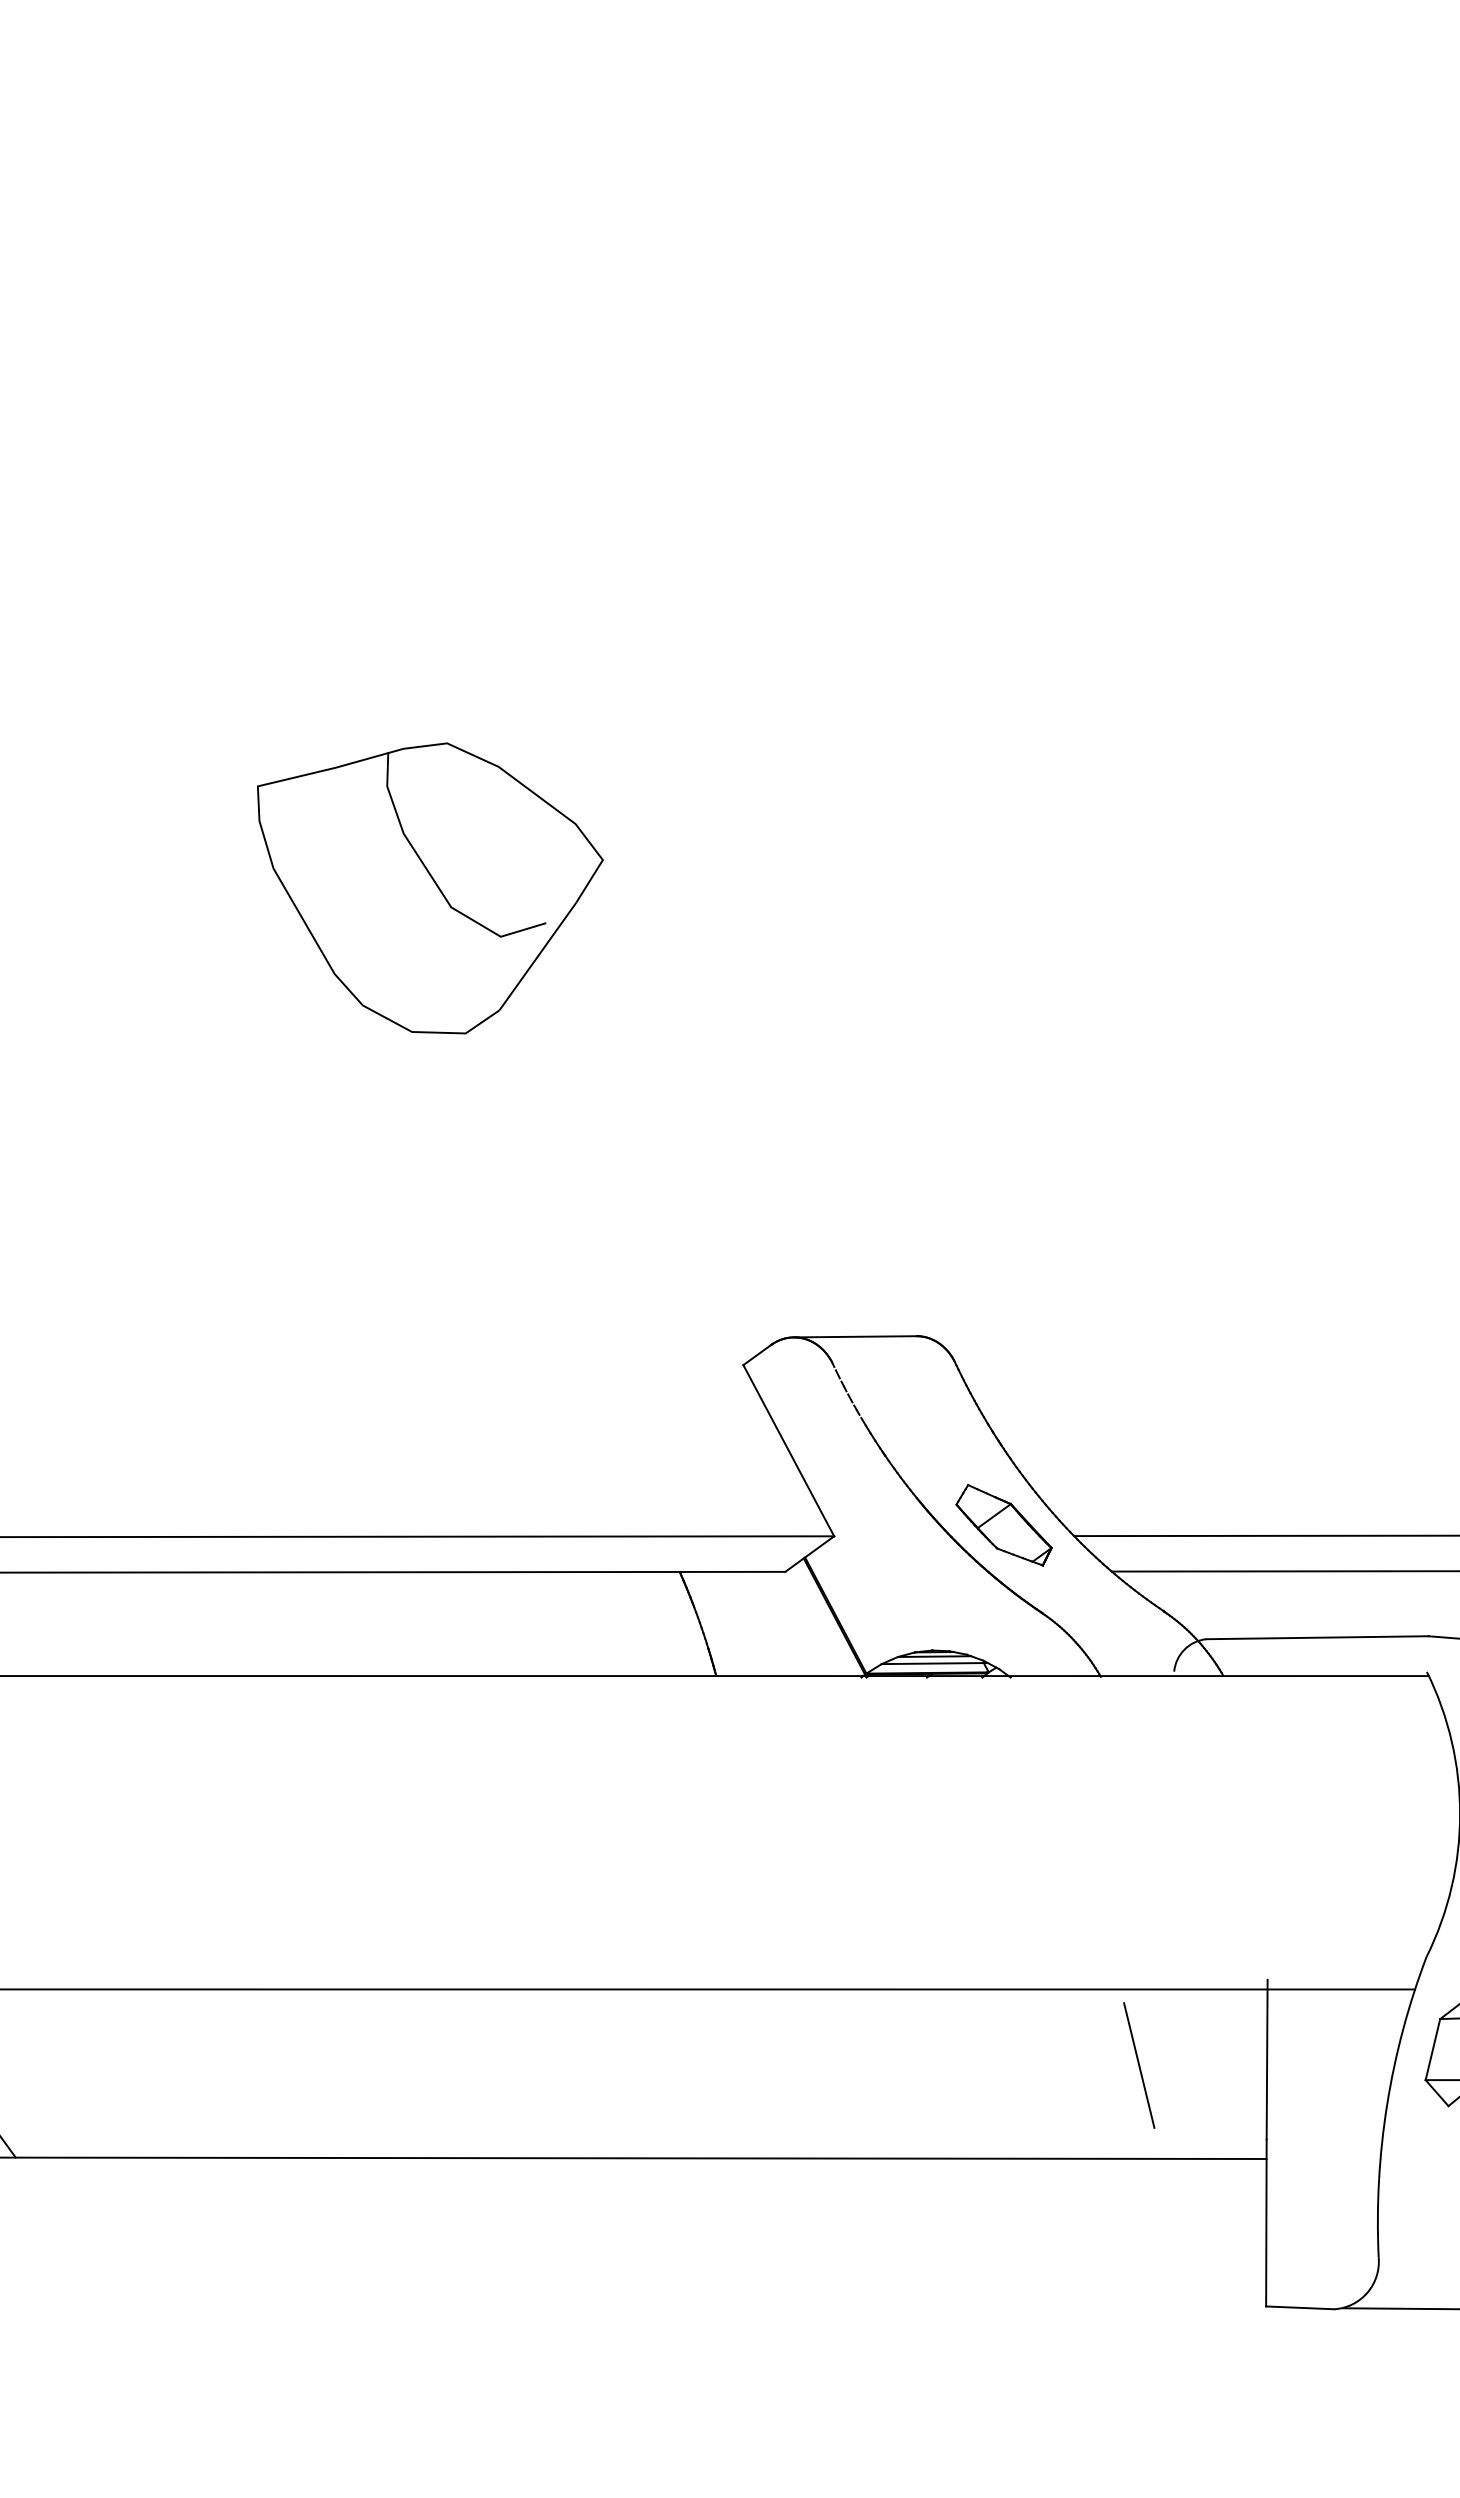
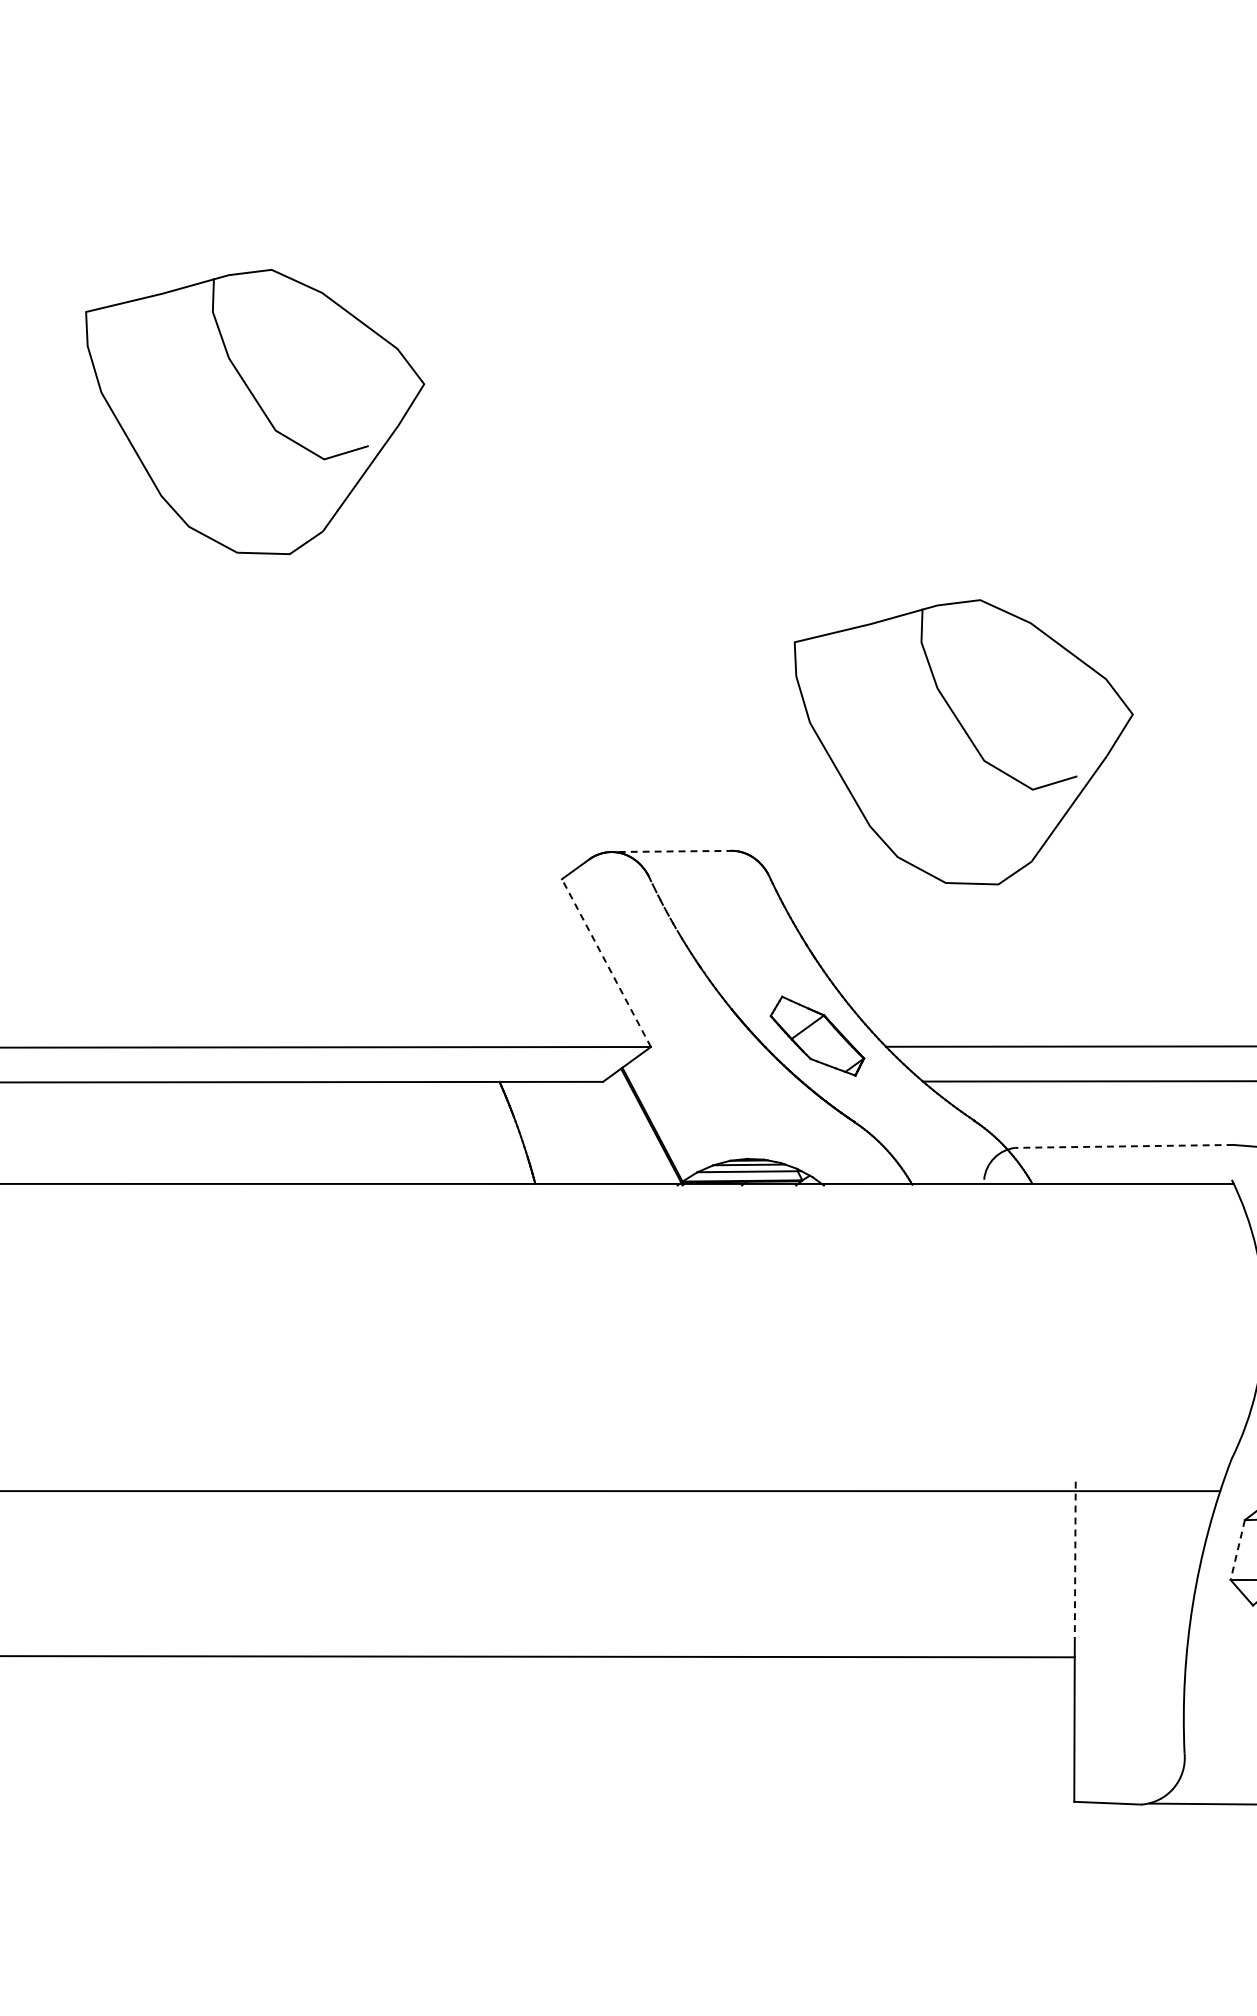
part: (1153, 1225) -> (963, 742), added
line: (856, 1336) -> (672, 851), solid -> dashed
line: (788, 1450) -> (606, 962), solid -> dashed
line: (1317, 1637) -> (1124, 1146), solid -> dashed
line: (1432, 2050) -> (1237, 1550), solid -> dashed
line: (1267, 2059) -> (1075, 1559), solid -> dashed
line: (1139, 2065) -> (950, 1565), removed

